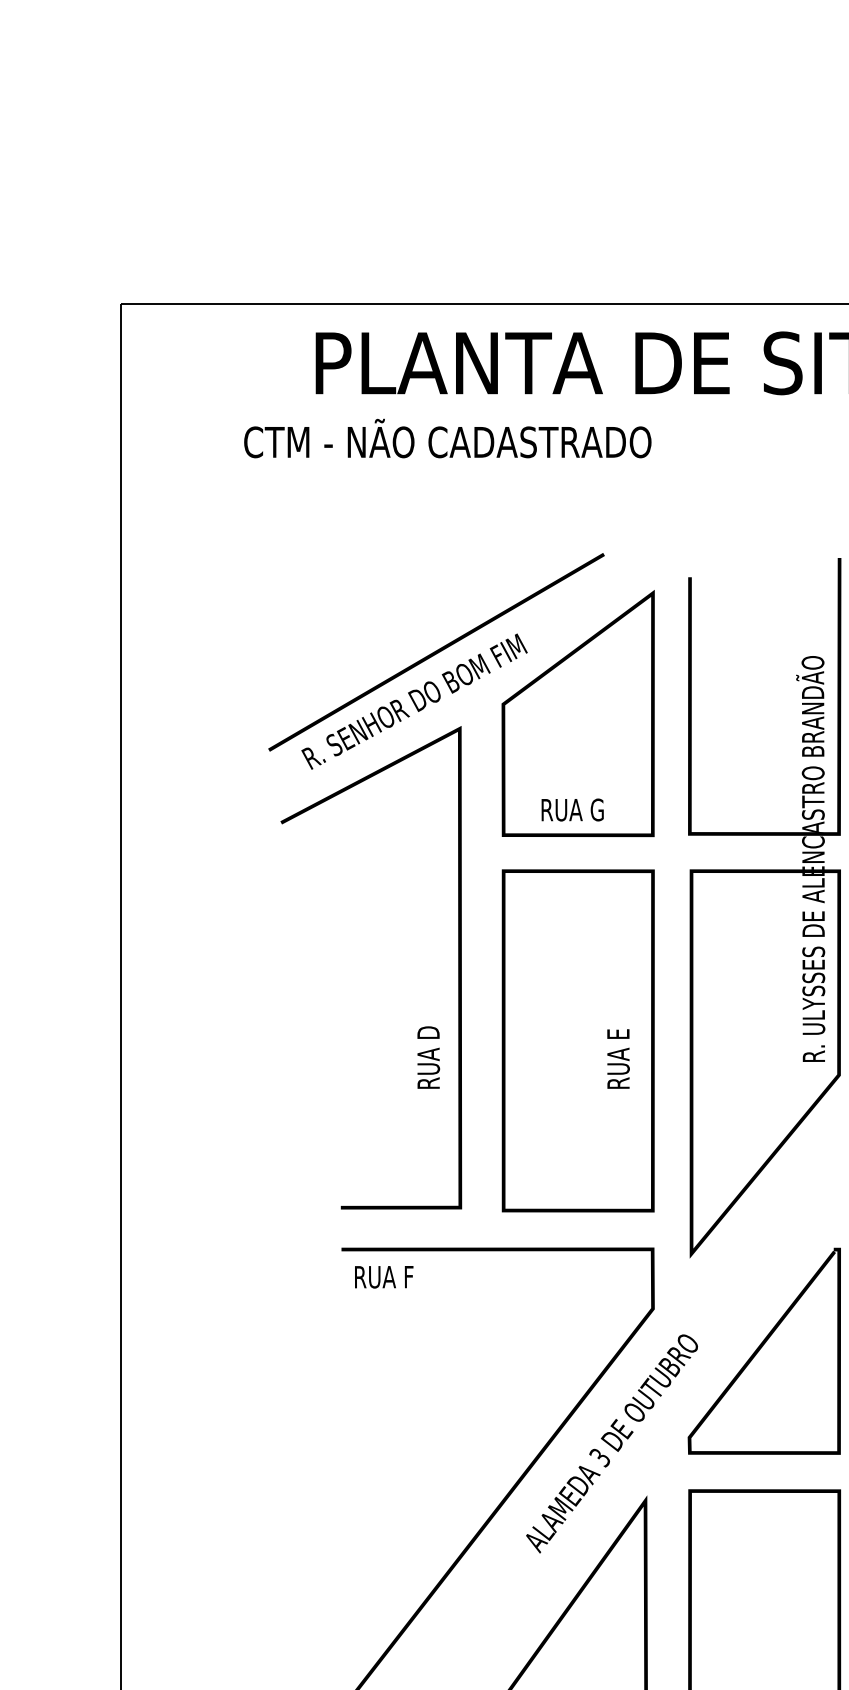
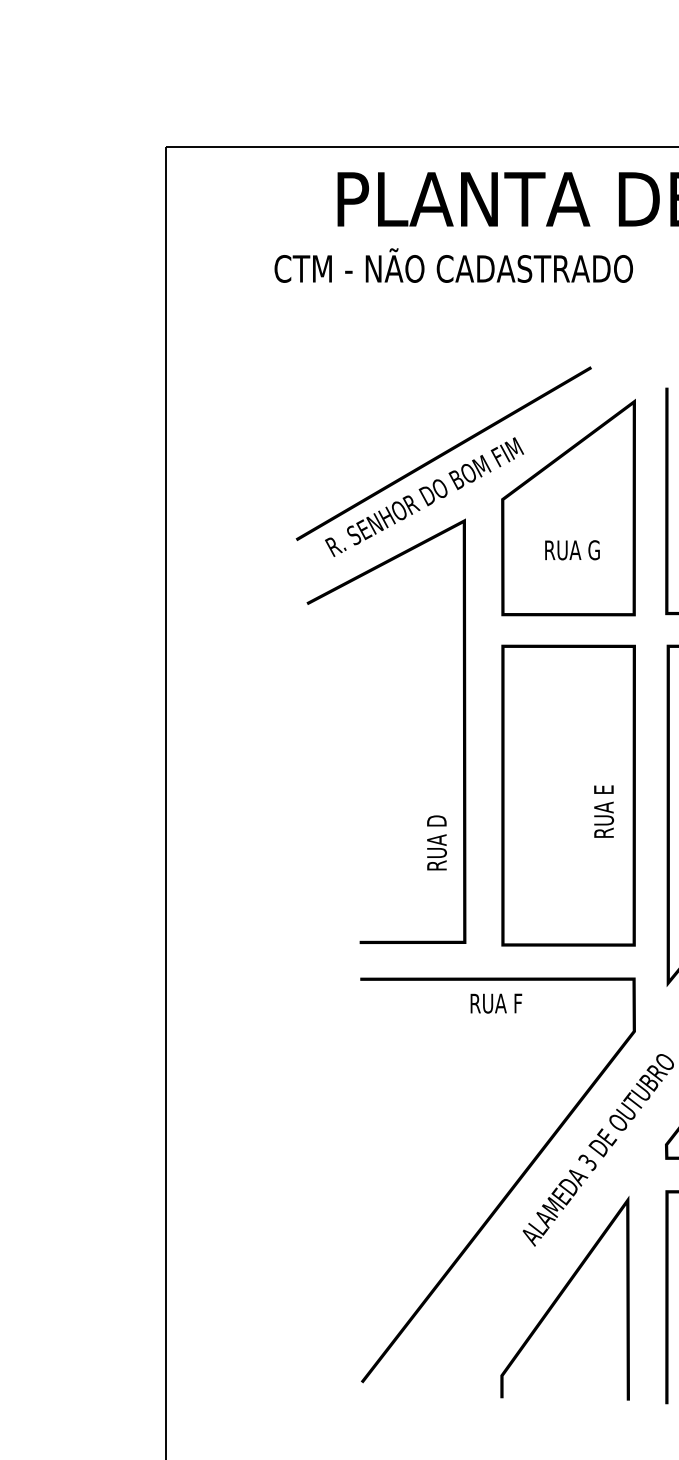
text: (572, 809) -> (572, 549), moved
text: (428, 1057) -> (436, 842), moved
text: (384, 1277) -> (496, 1003), moved

